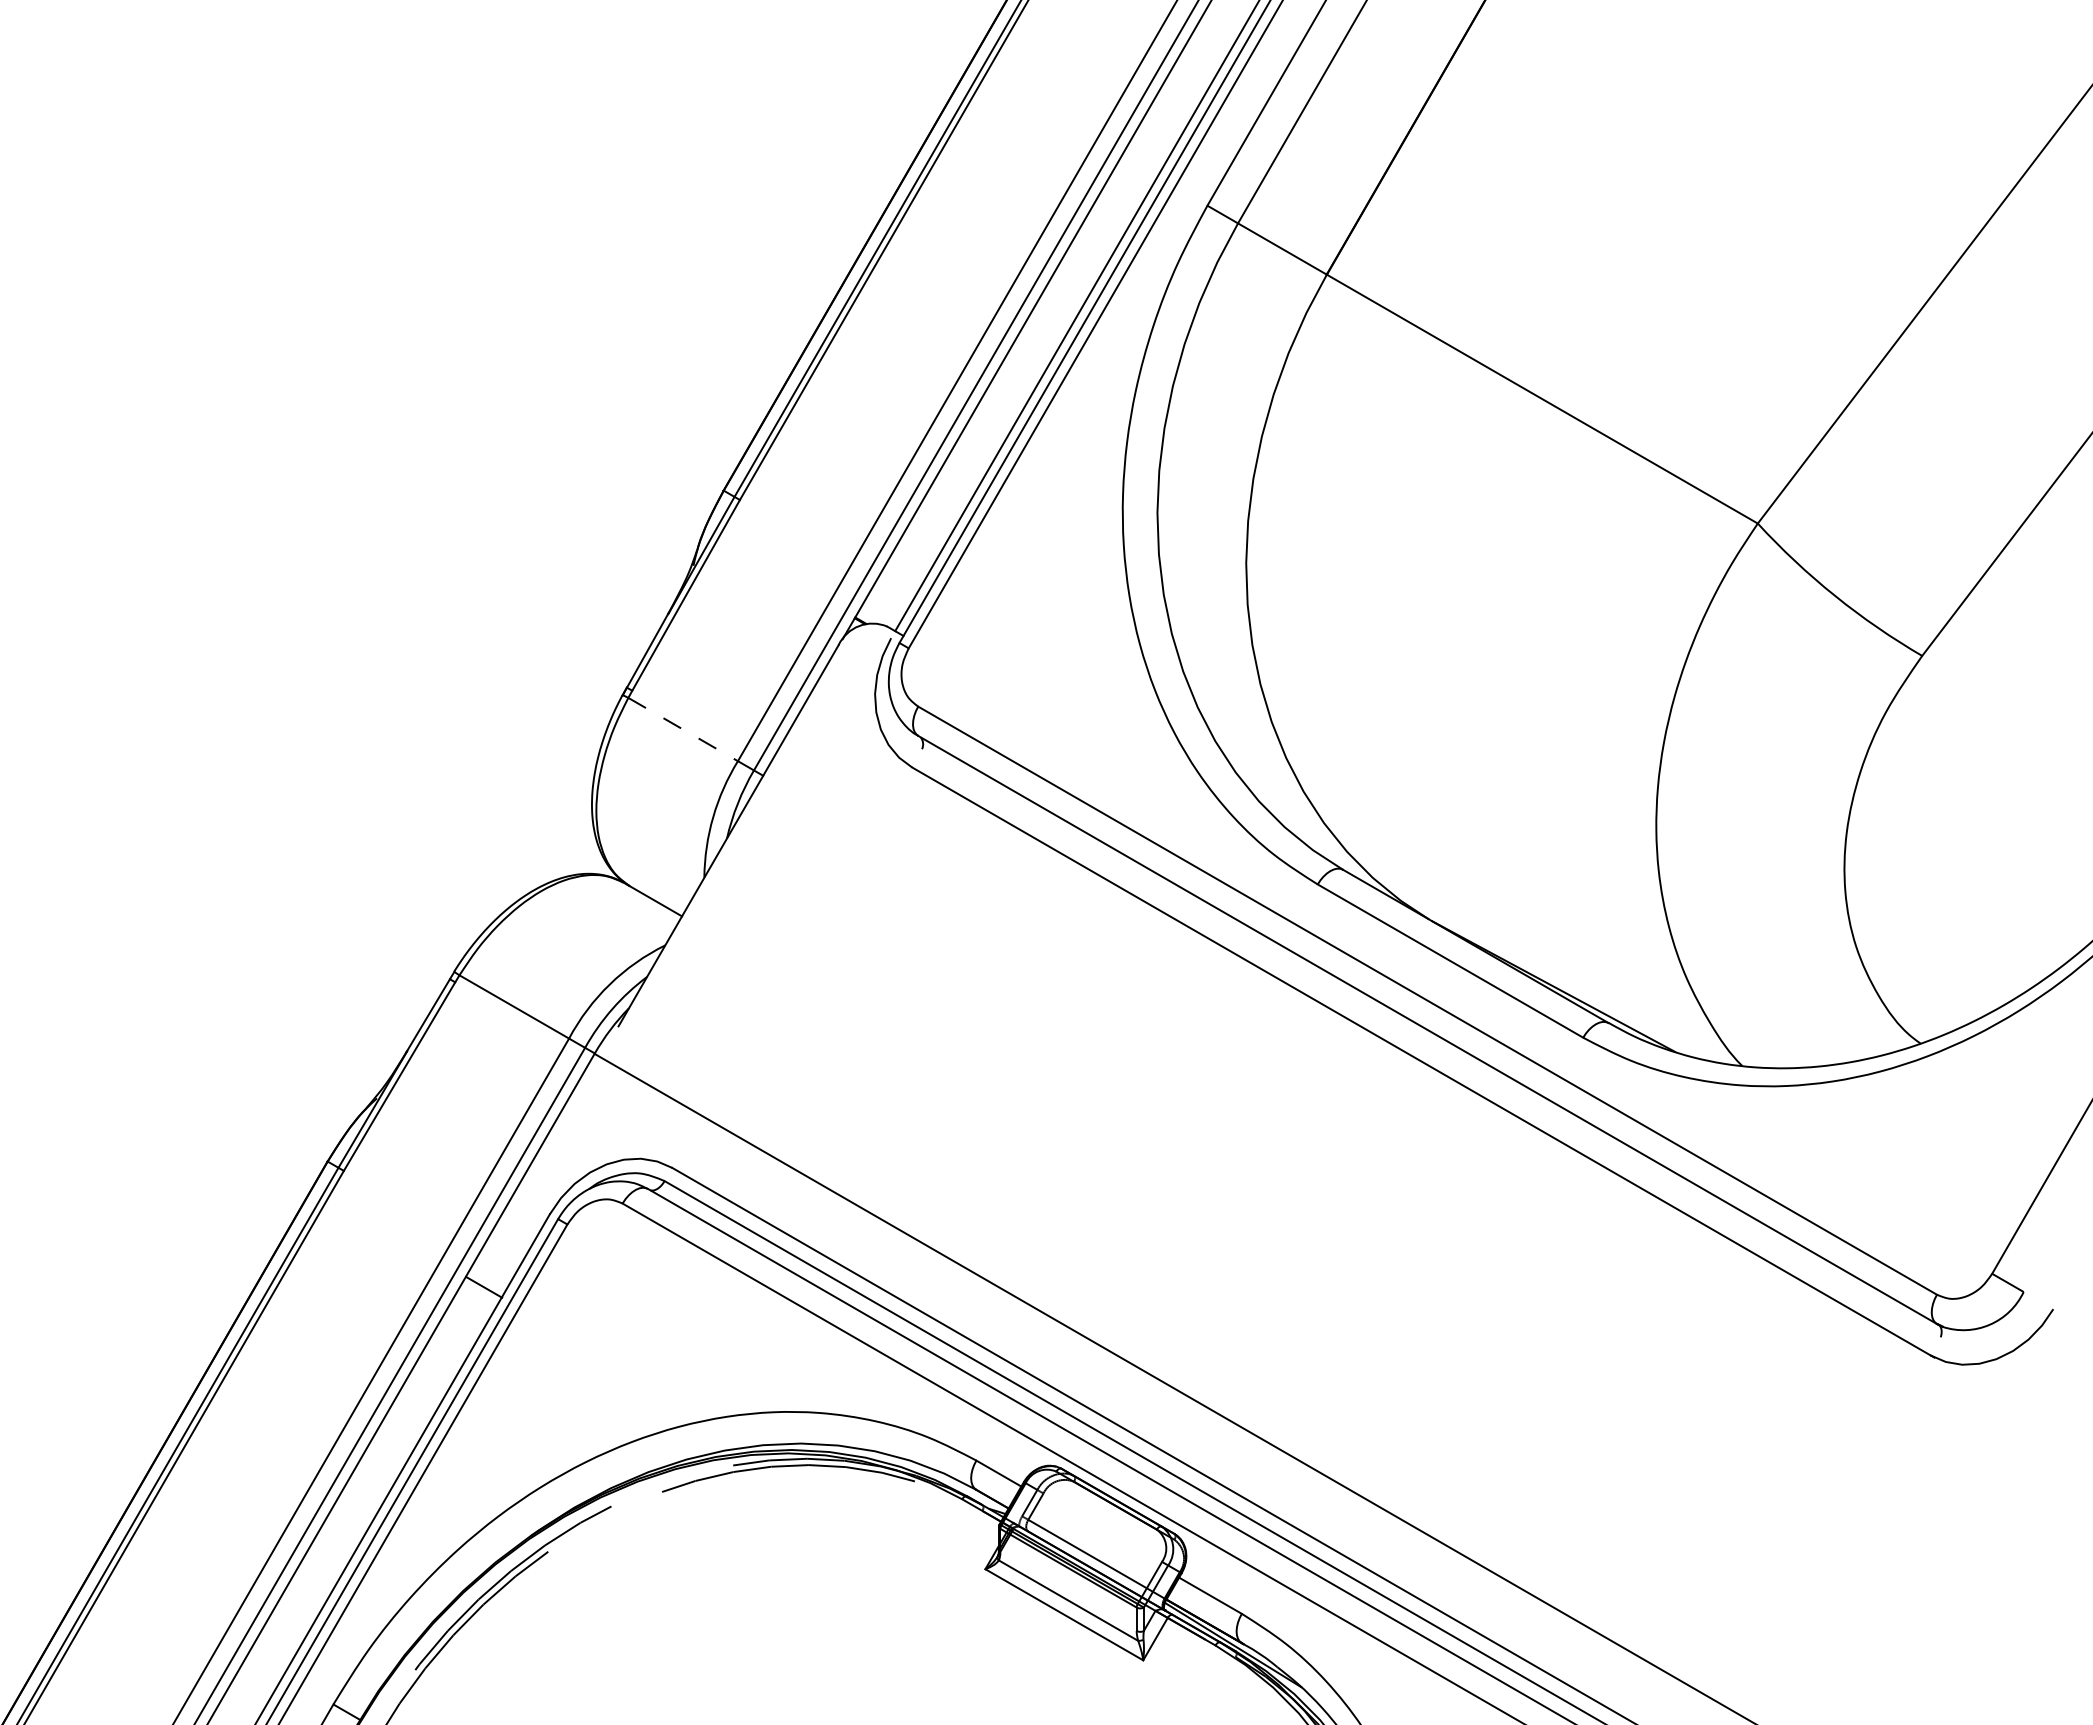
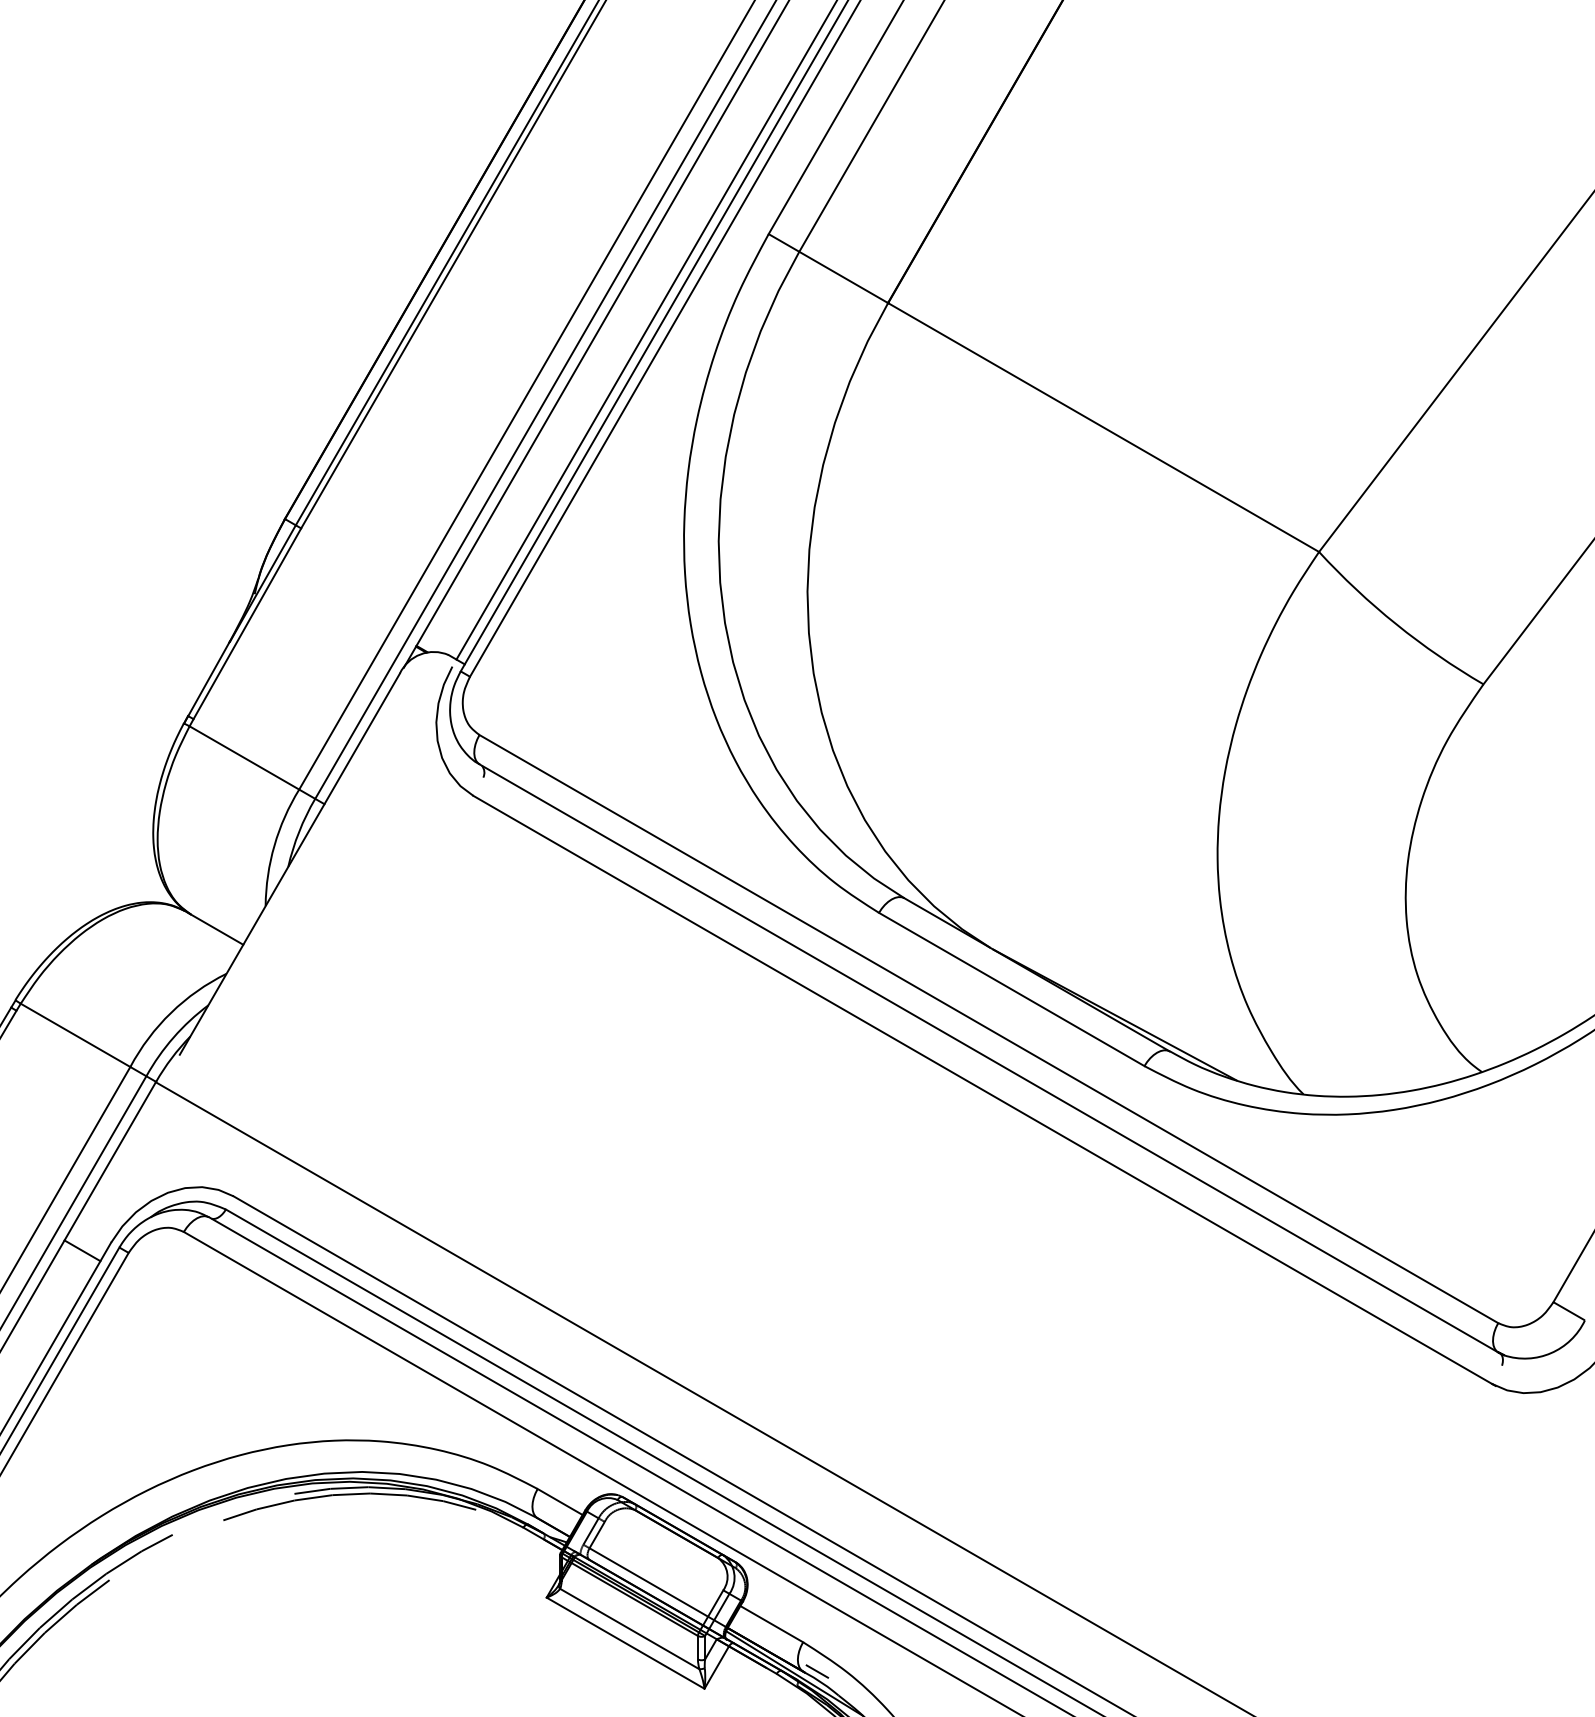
line: (683, 729) -> (244, 757), dashed -> solid
line: (484, 1287) -> (82, 1250), moved
line: (1255, 1643) -> (816, 1671), added

